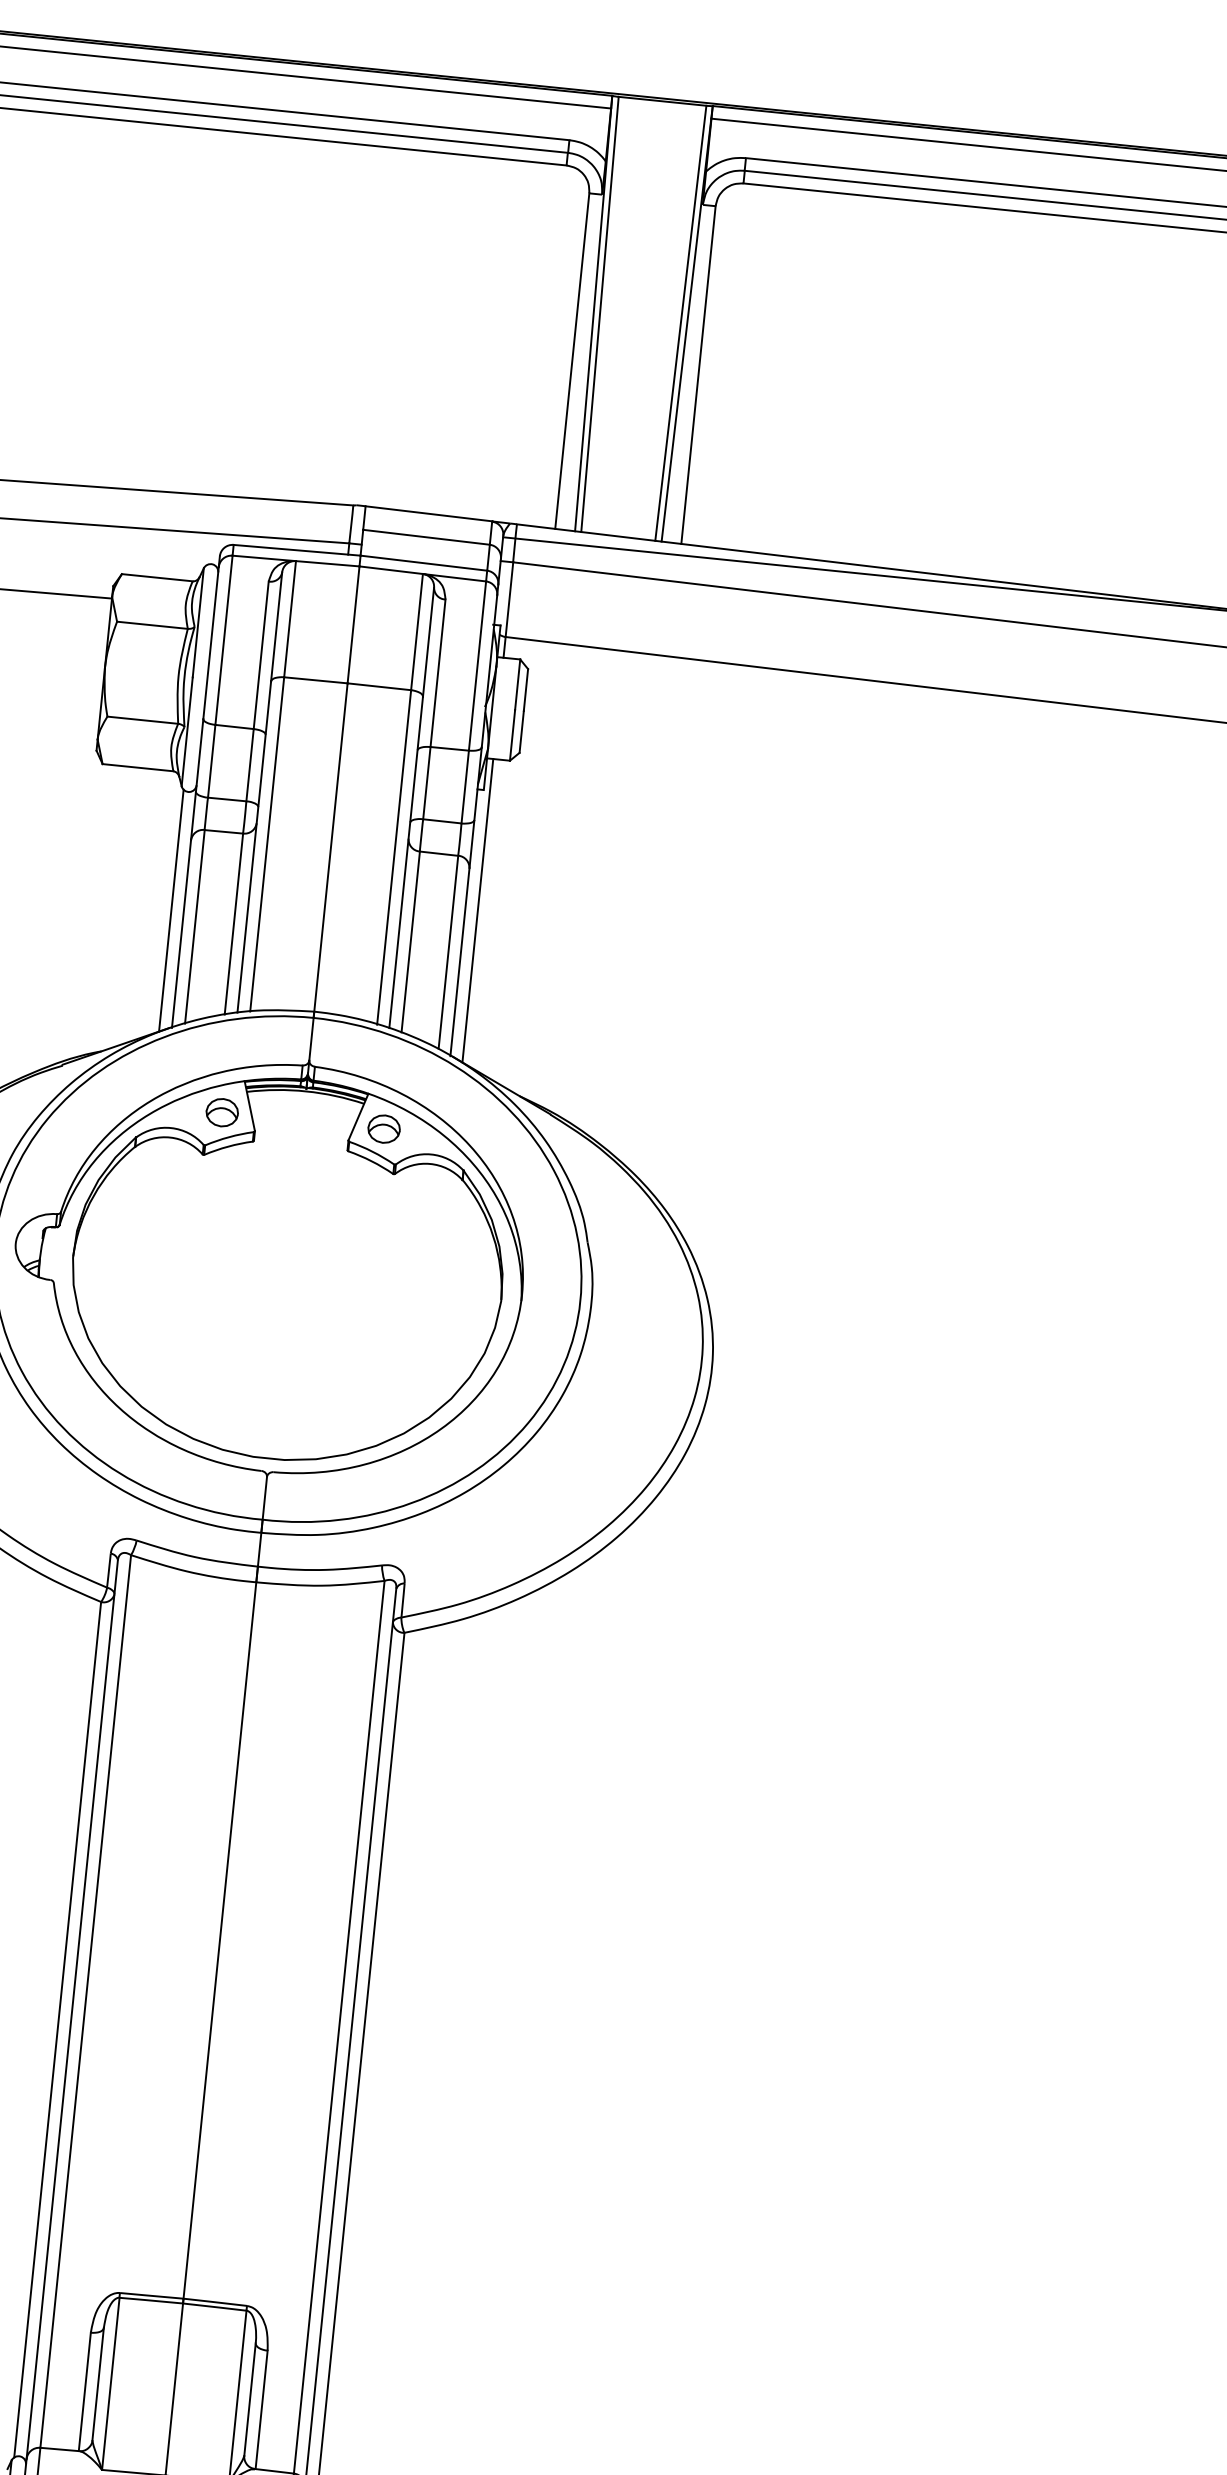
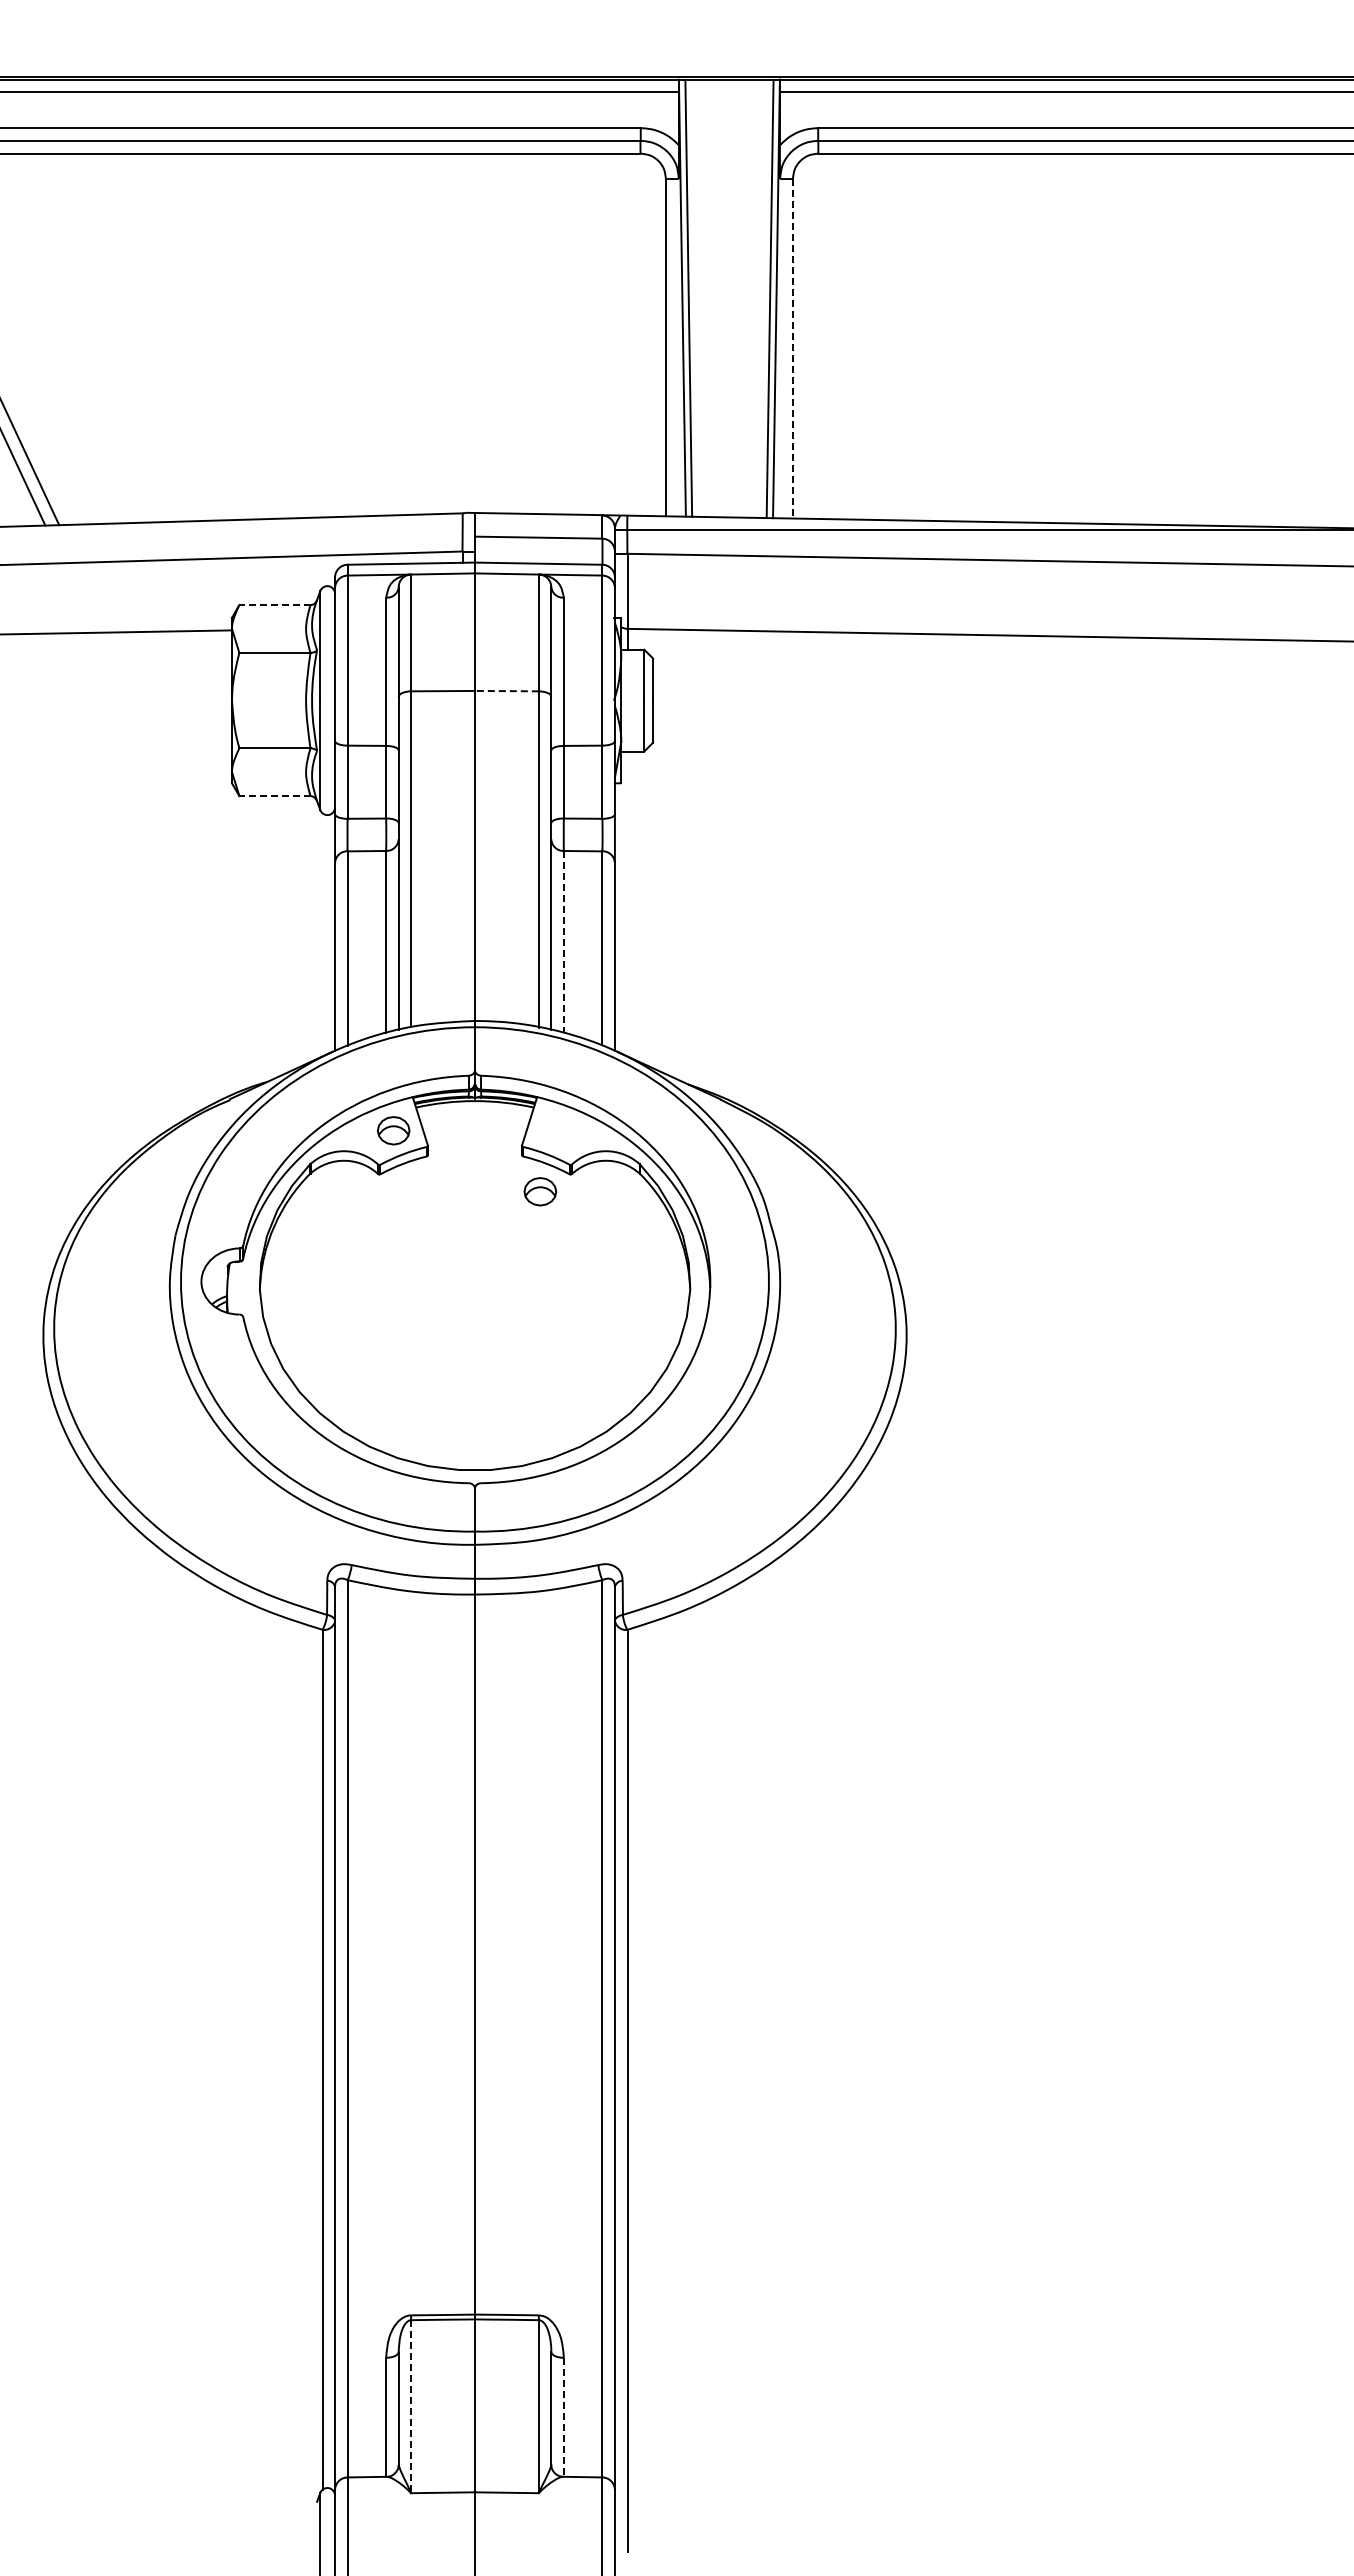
line: (698, 374) -> (792, 348), solid -> dashed
line: (156, 578) -> (274, 605), solid -> dashed
line: (378, 687) -> (506, 691), solid -> dashed
line: (137, 768) -> (274, 796), solid -> dashed
line: (171, 910) -> (322, 934), removed
line: (477, 910) -> (627, 903), removed
line: (410, 941) -> (563, 941), solid -> dashed
part: (383, 1128) -> (539, 1191), moved
line: (111, 2383) -> (411, 2406), solid -> dashed
line: (261, 2410) -> (563, 2417), solid -> dashed

